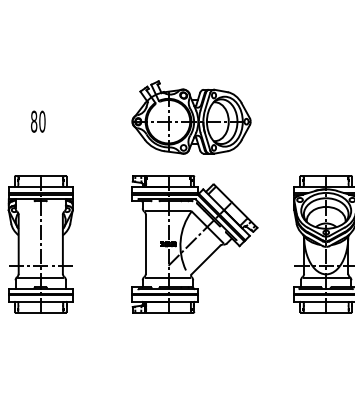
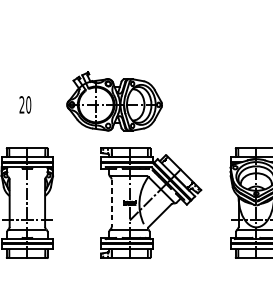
part: (191, 117) -> (114, 101), moved
text: (34, 121) -> (22, 104), 80 -> 20
line: (145, 244) -> (111, 203), solid -> dashed

